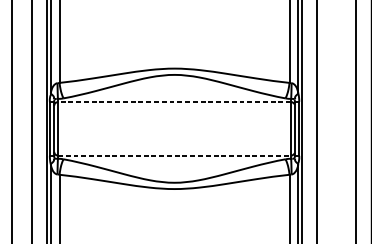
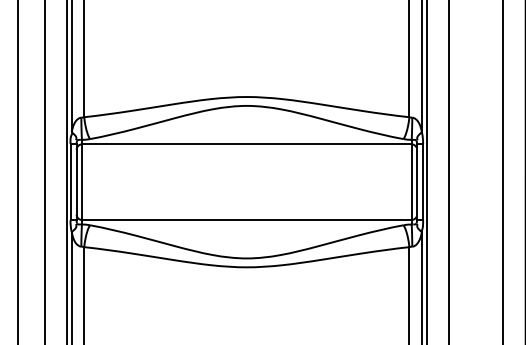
line: (174, 102) -> (246, 144), dashed -> solid
line: (174, 155) -> (246, 220), dashed -> solid

